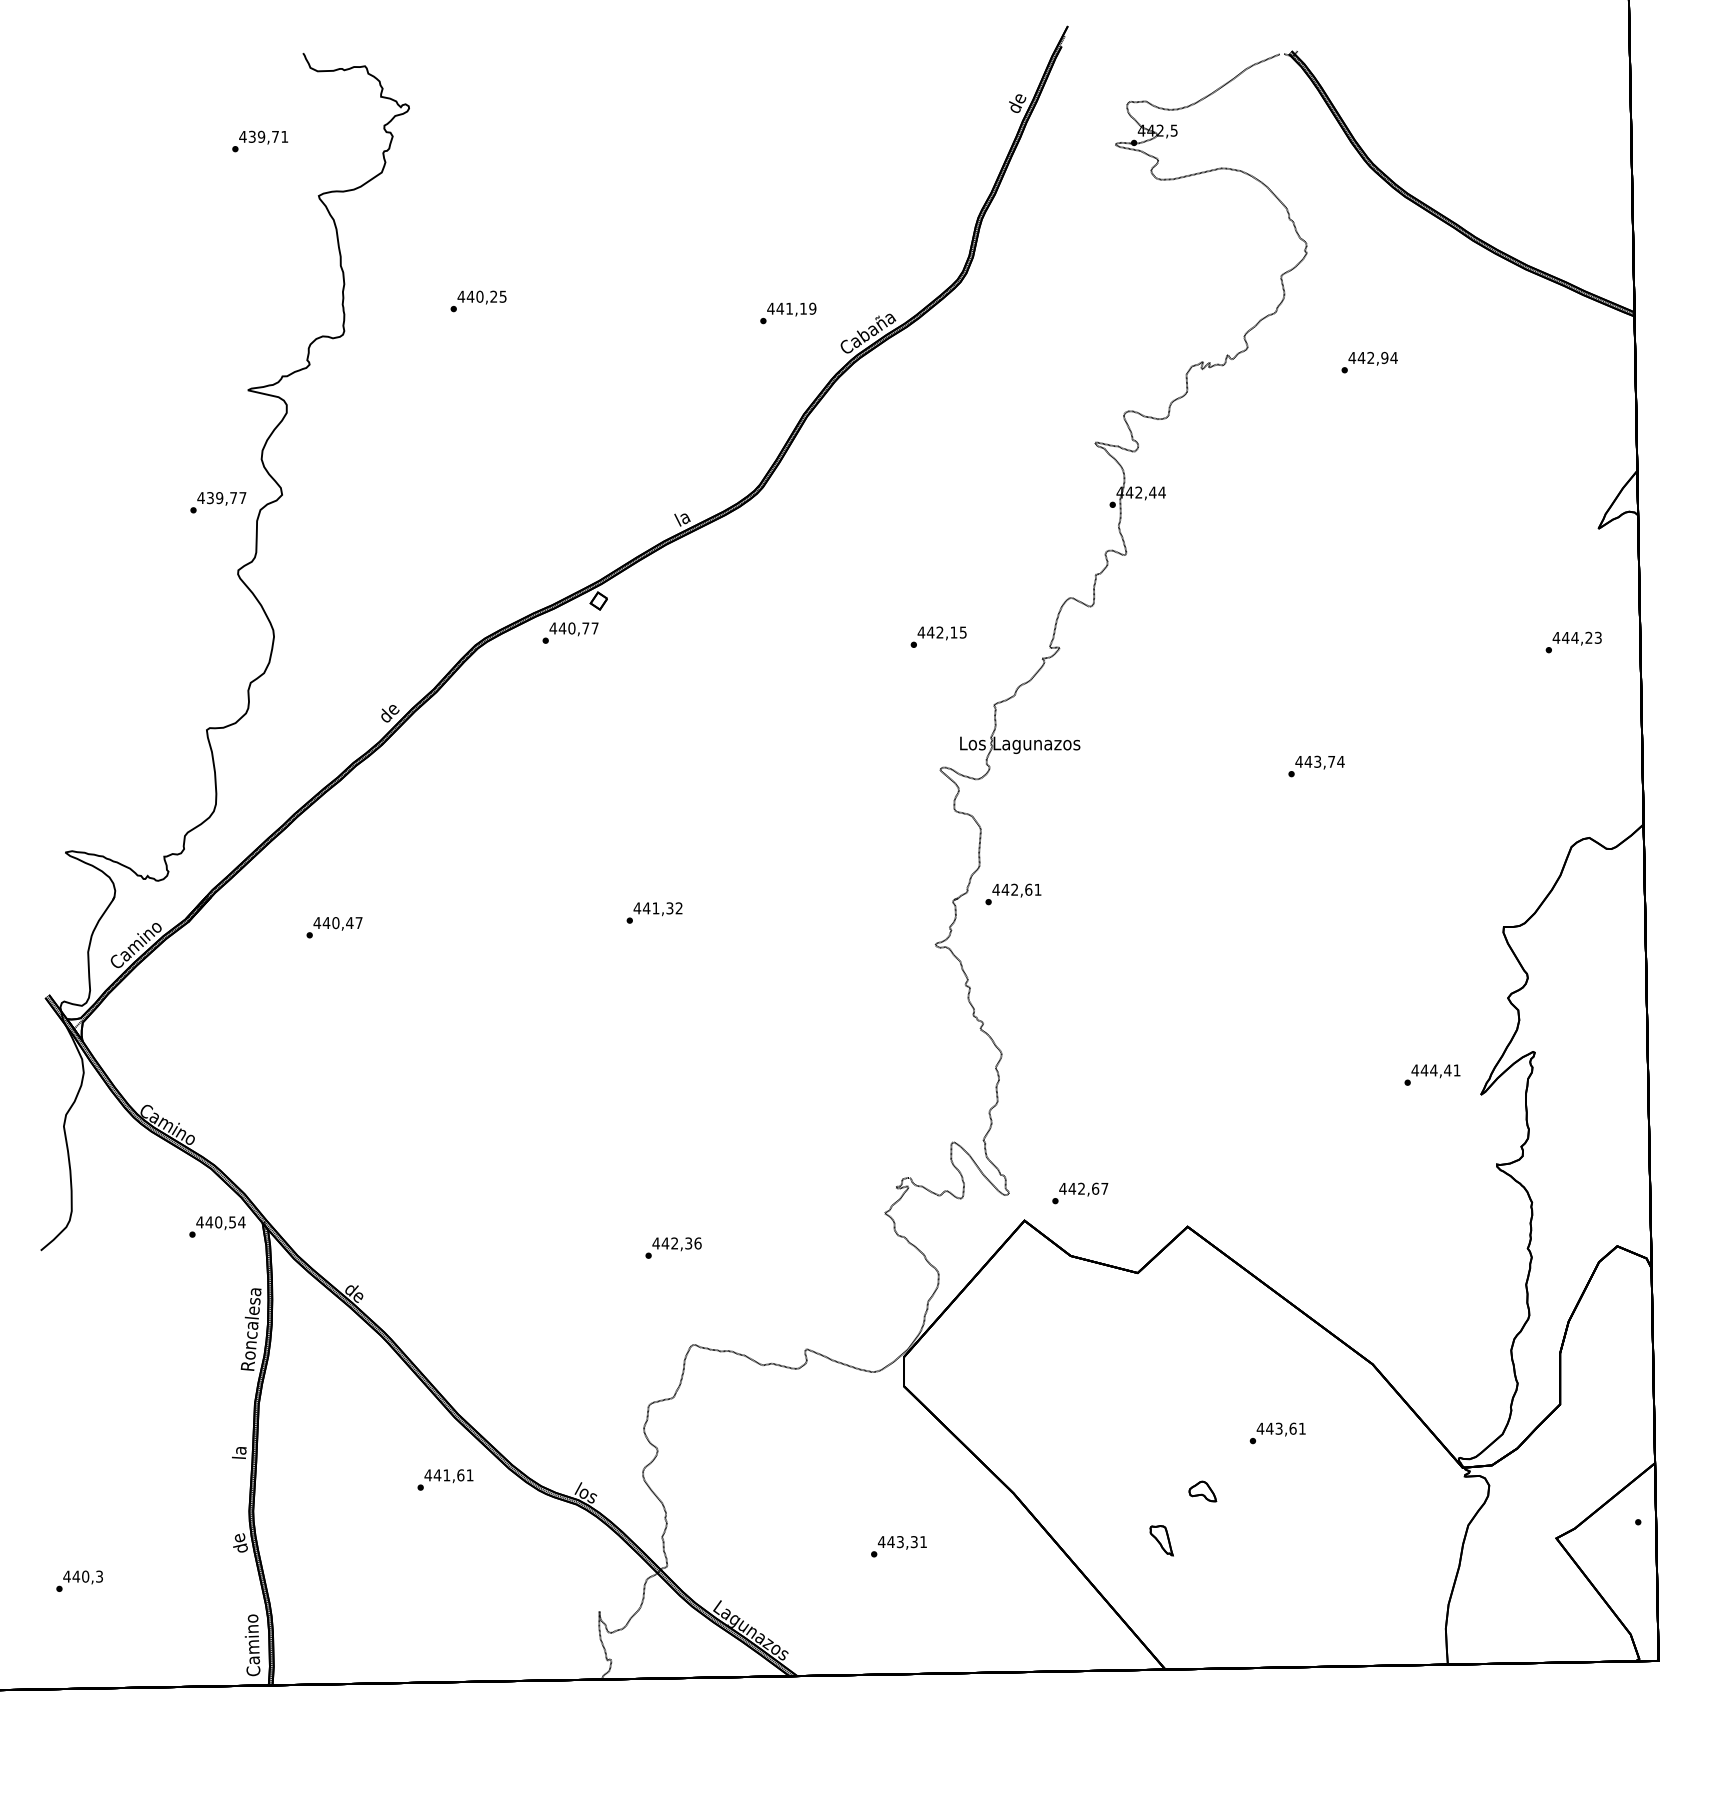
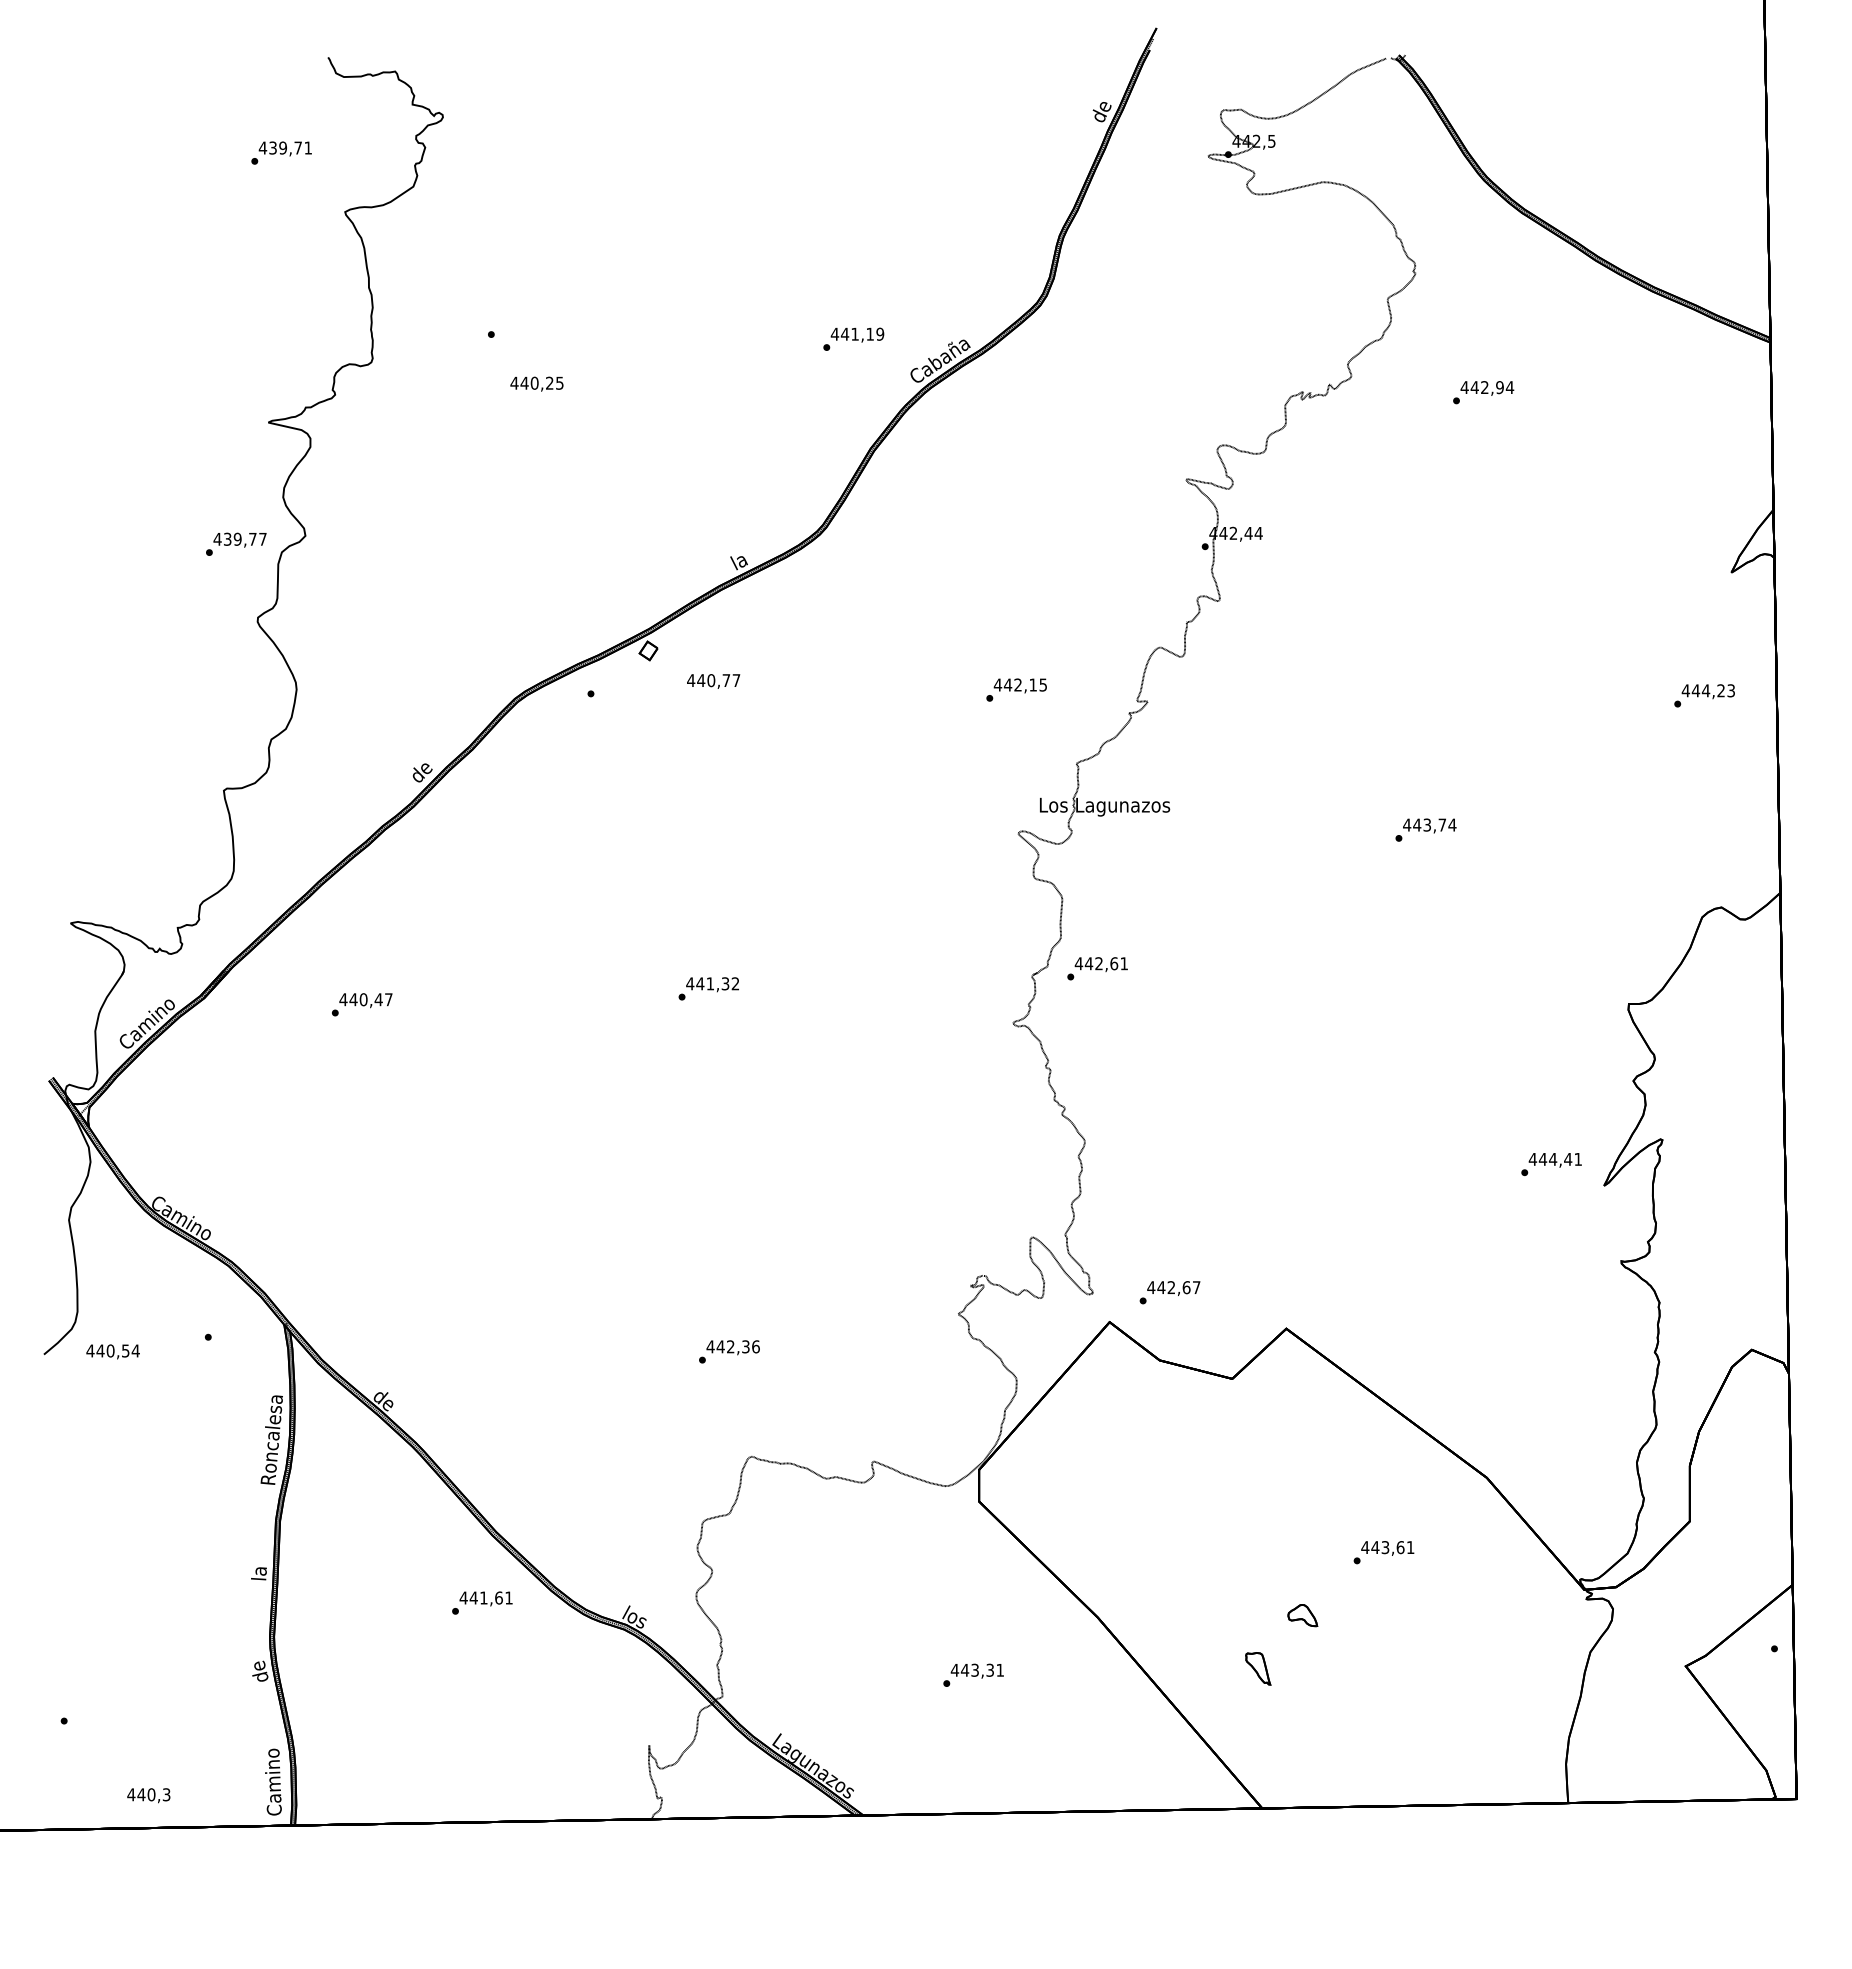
text: (481, 296) -> (536, 383), moved
text: (573, 629) -> (713, 681), moved
text: (220, 1222) -> (112, 1351), moved
text: (82, 1577) -> (148, 1795), moved

